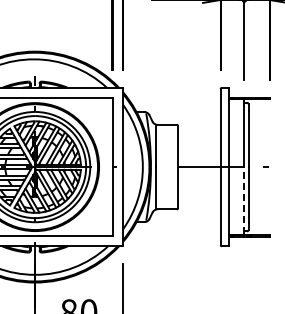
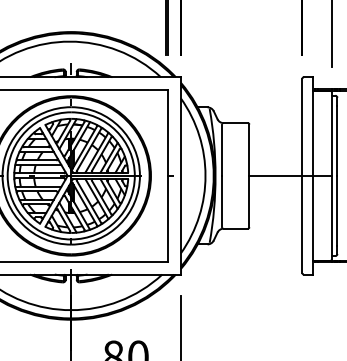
line: (244, 200) -> (332, 217), dashed -> solid

